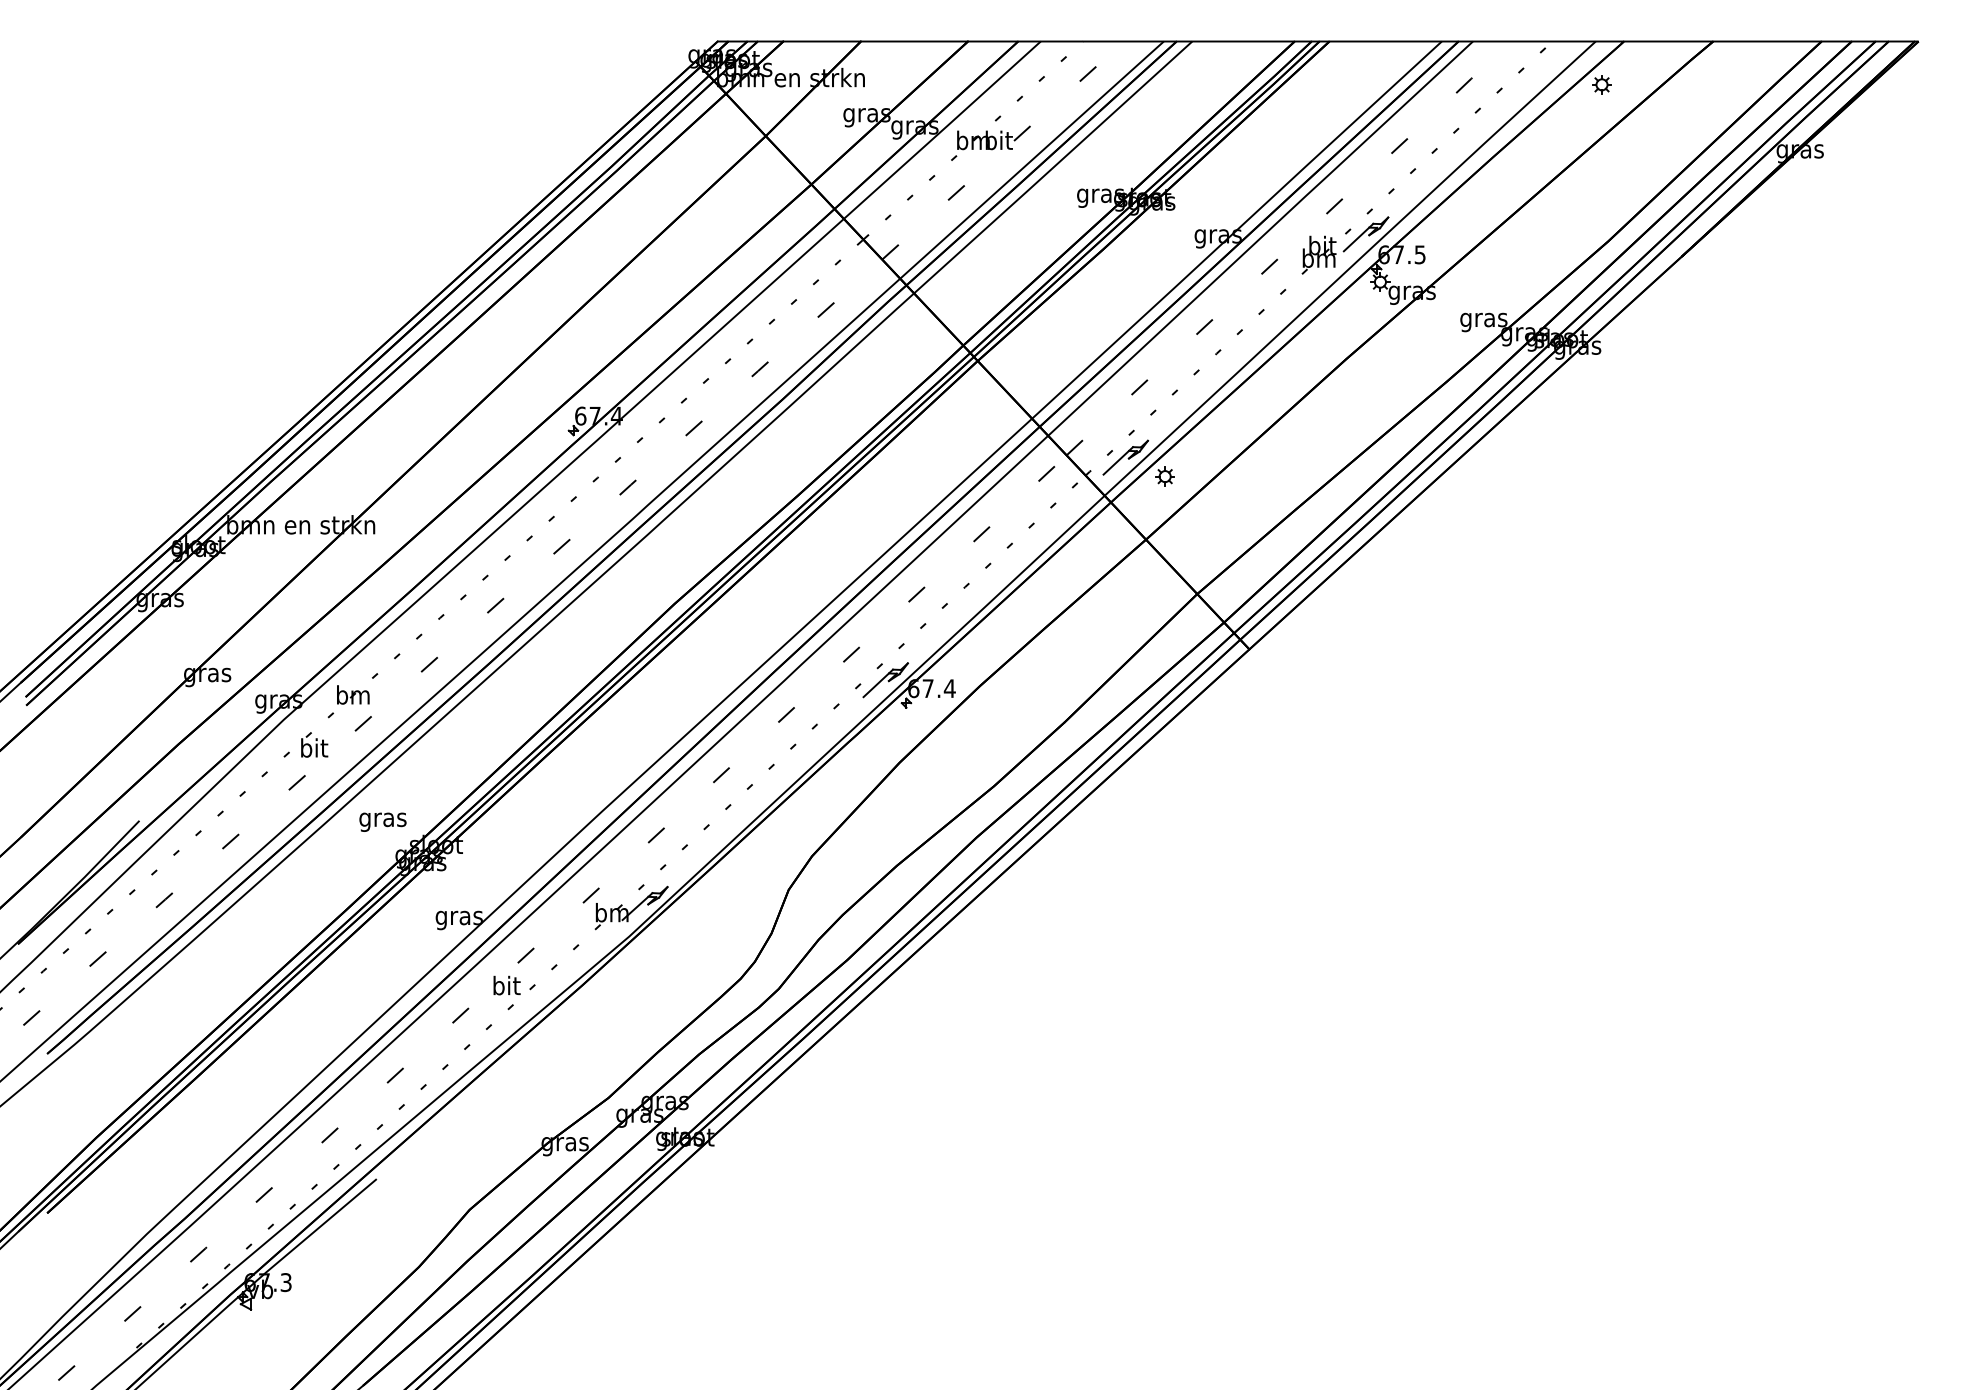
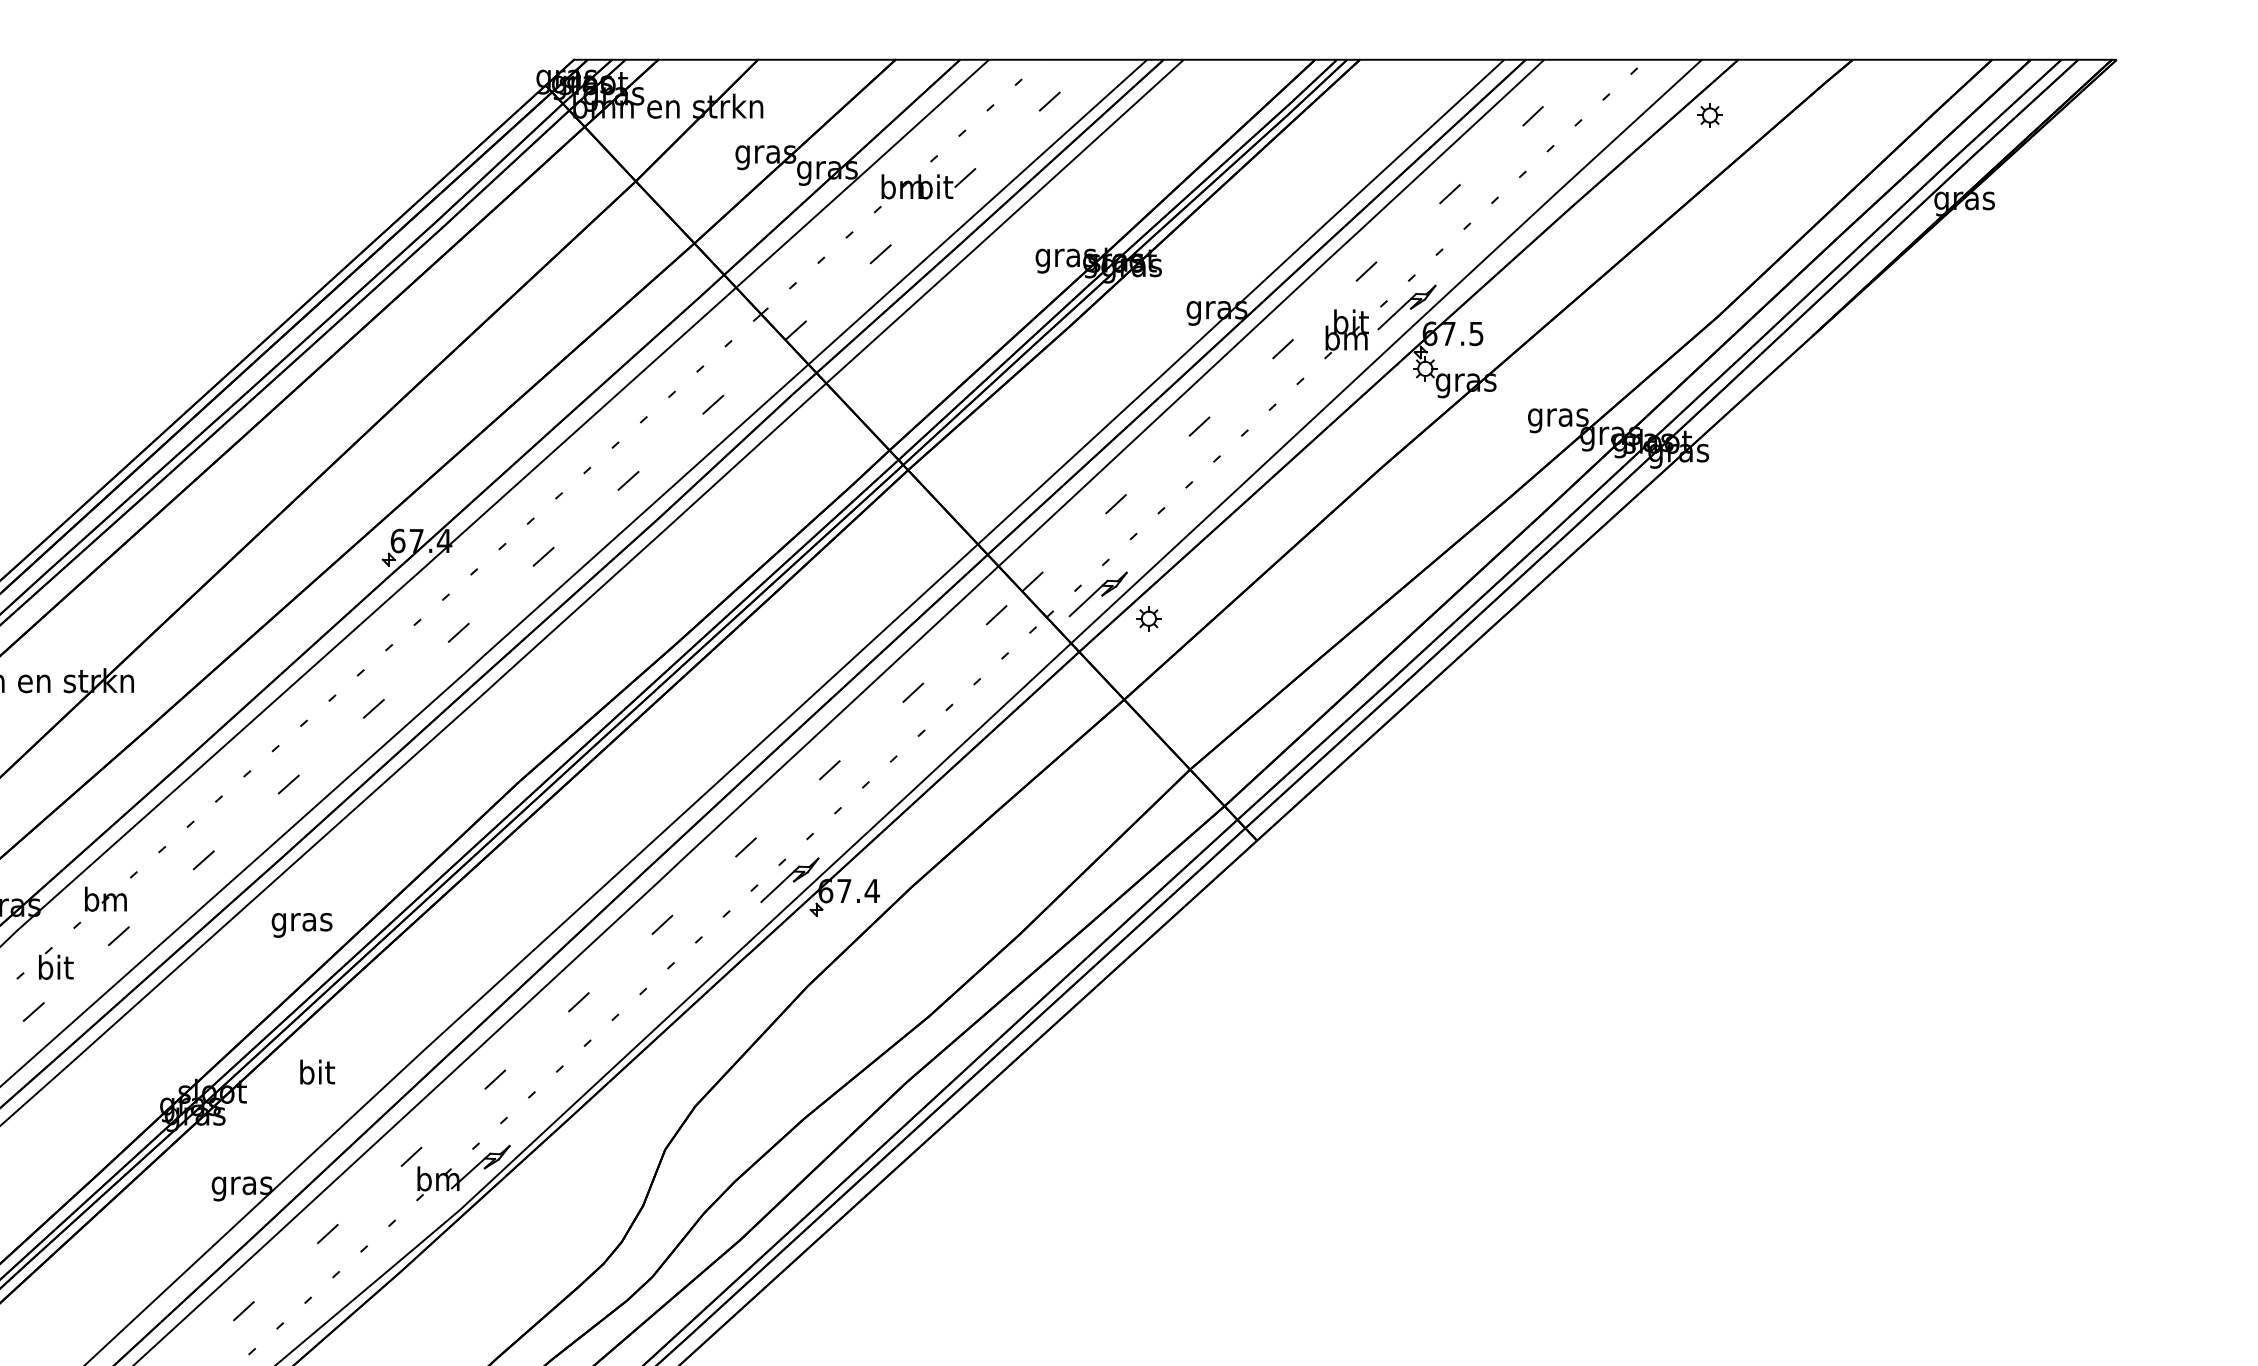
text: (382, 821) -> (301, 924), moved
text: (506, 985) -> (316, 1072), moved

